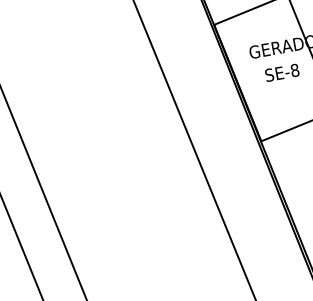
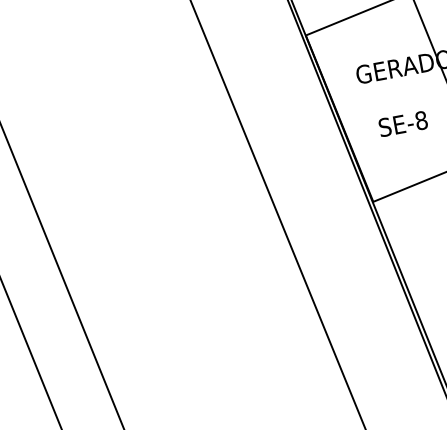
text: (282, 72) -> (403, 123), moved

